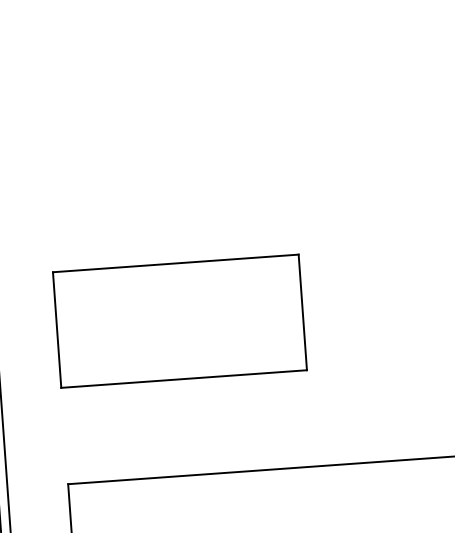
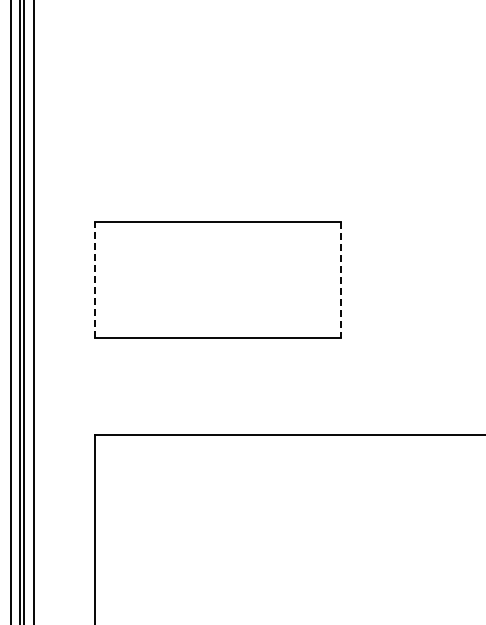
line: (303, 311) -> (341, 279), solid -> dashed
line: (56, 329) -> (94, 279), solid -> dashed

